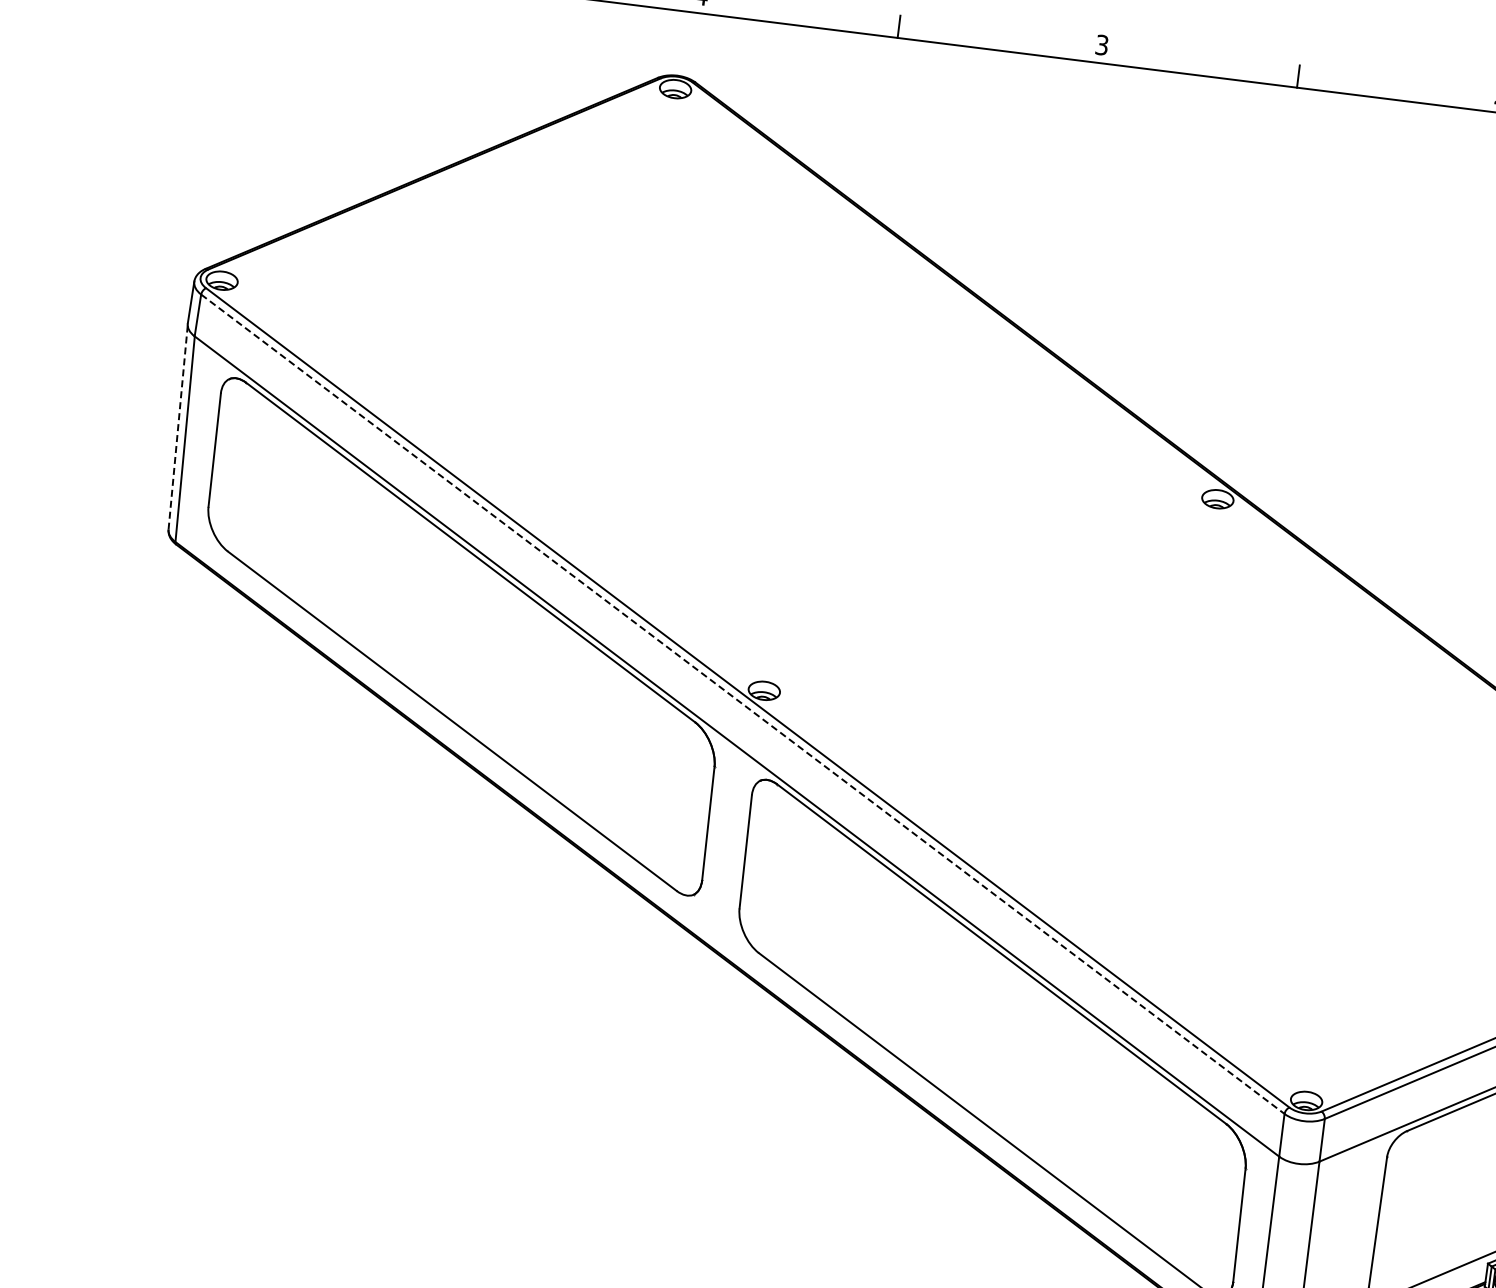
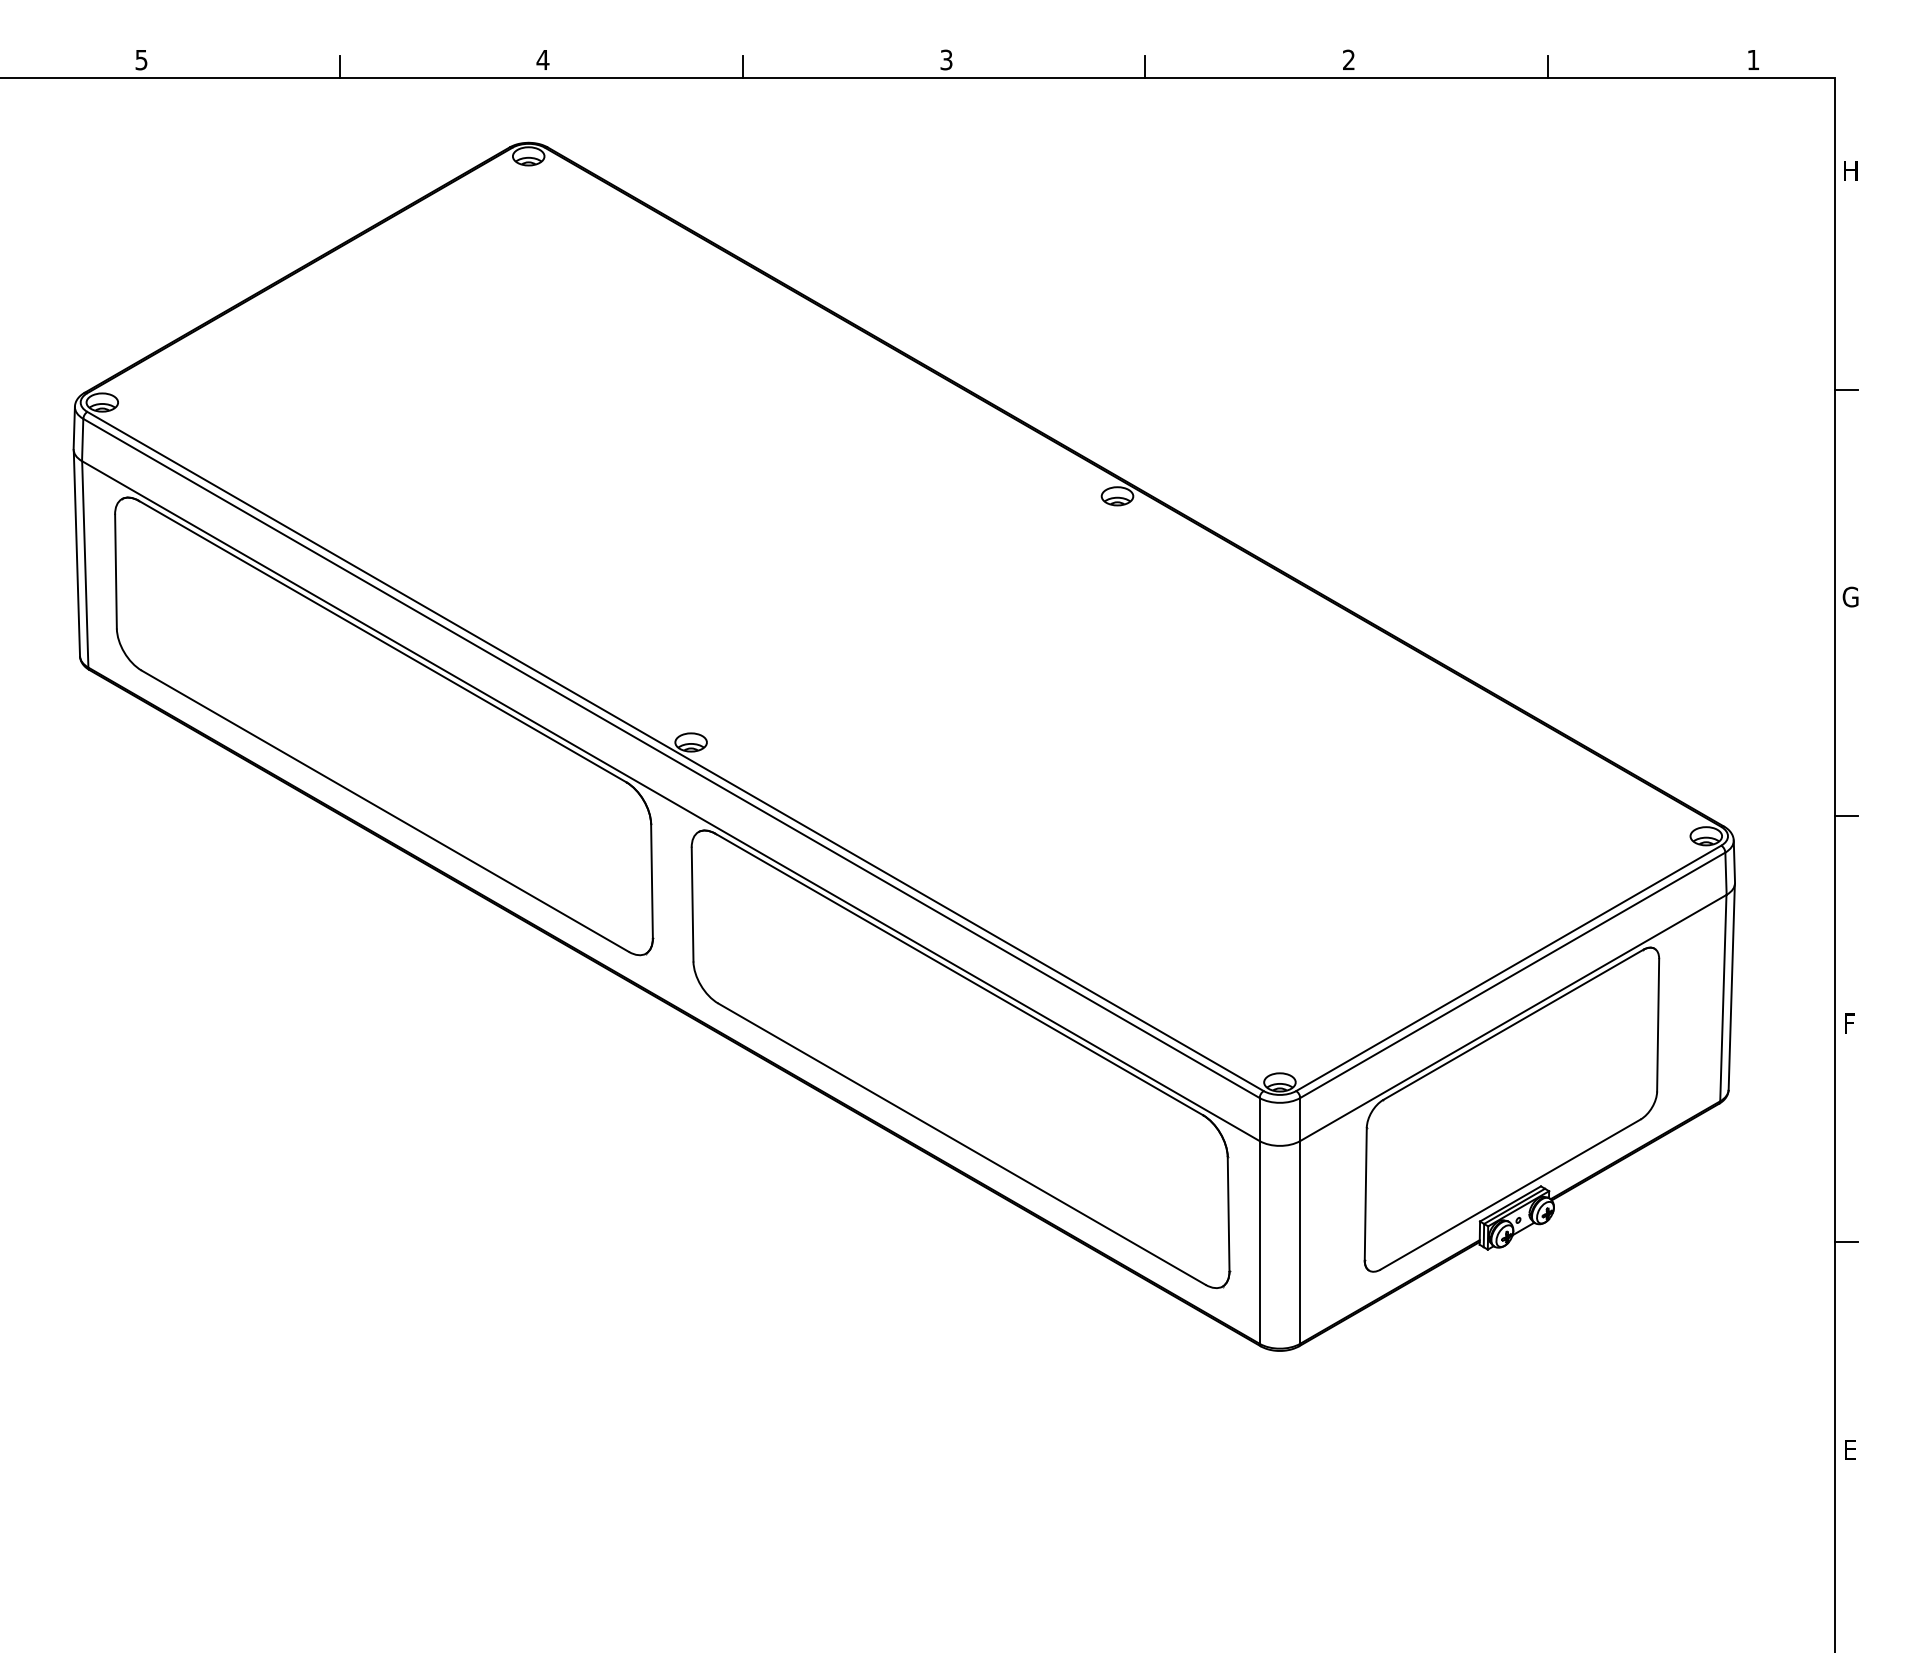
line: (177, 428) -> (76, 554), dashed -> solid
line: (742, 704) -> (671, 758), dashed -> solid

